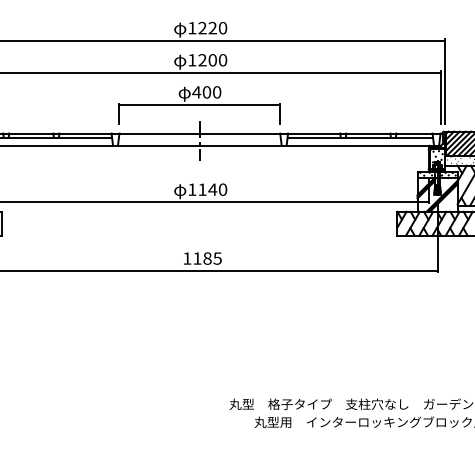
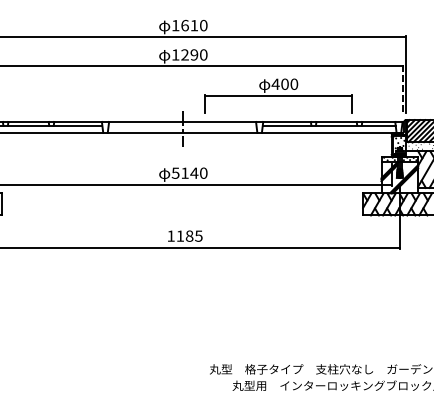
text: (207, 27) -> (189, 25), 1220 -> 1610
text: (212, 60) -> (194, 55), 1200 -> 1290
line: (440, 98) -> (402, 89), solid -> dashed
part: (199, 105) -> (278, 96), moved
text: (192, 189) -> (175, 173), 1140 -> 5140

